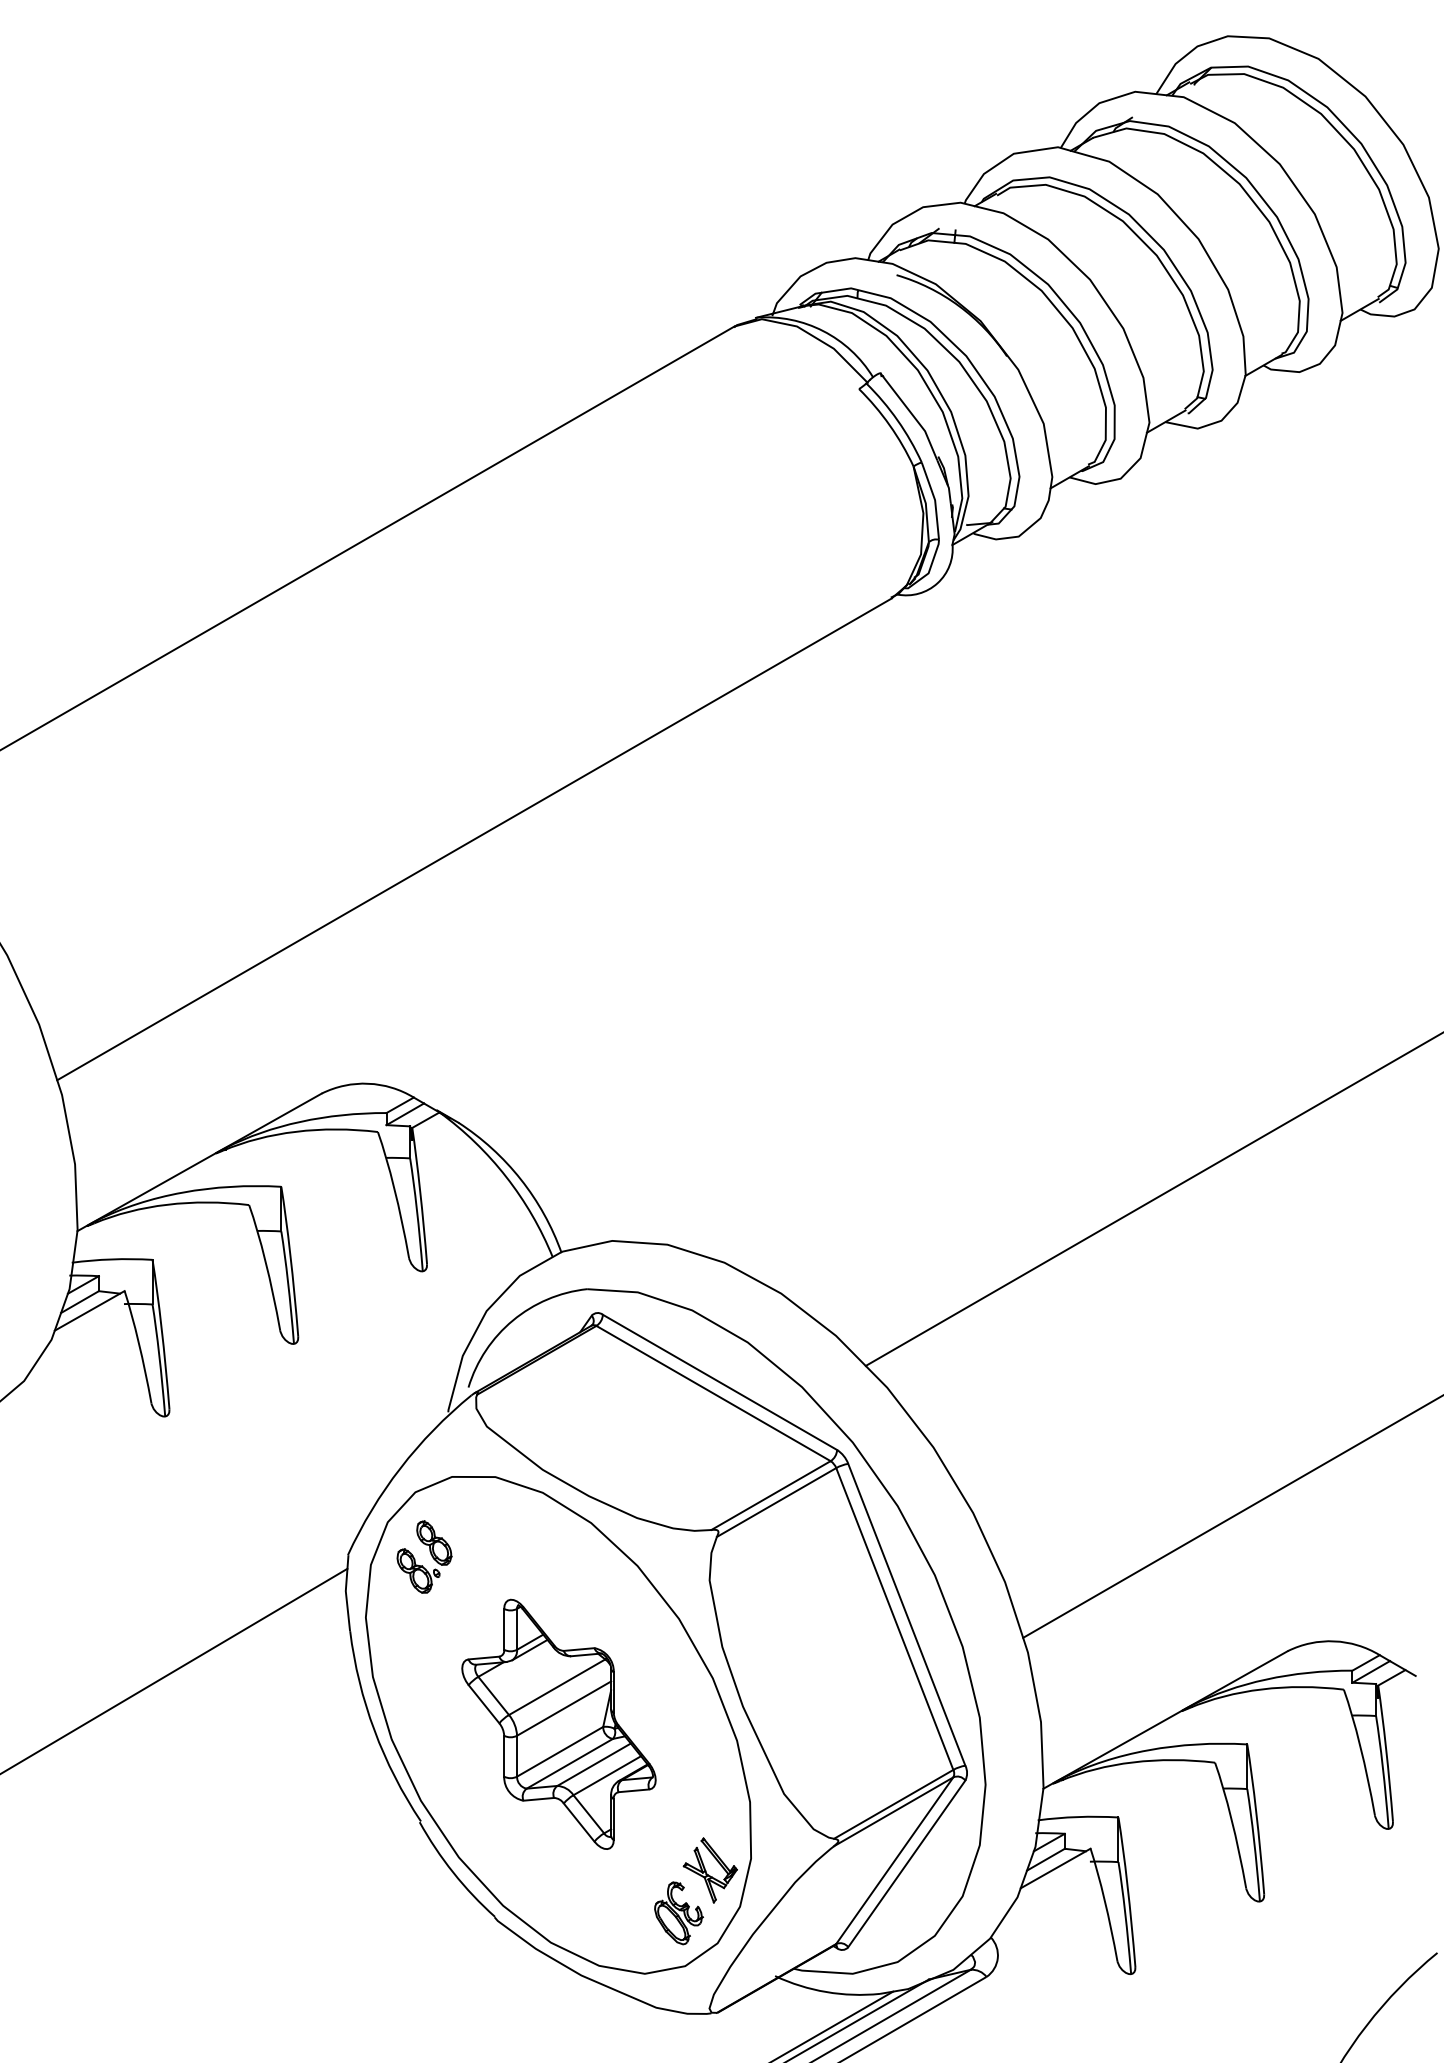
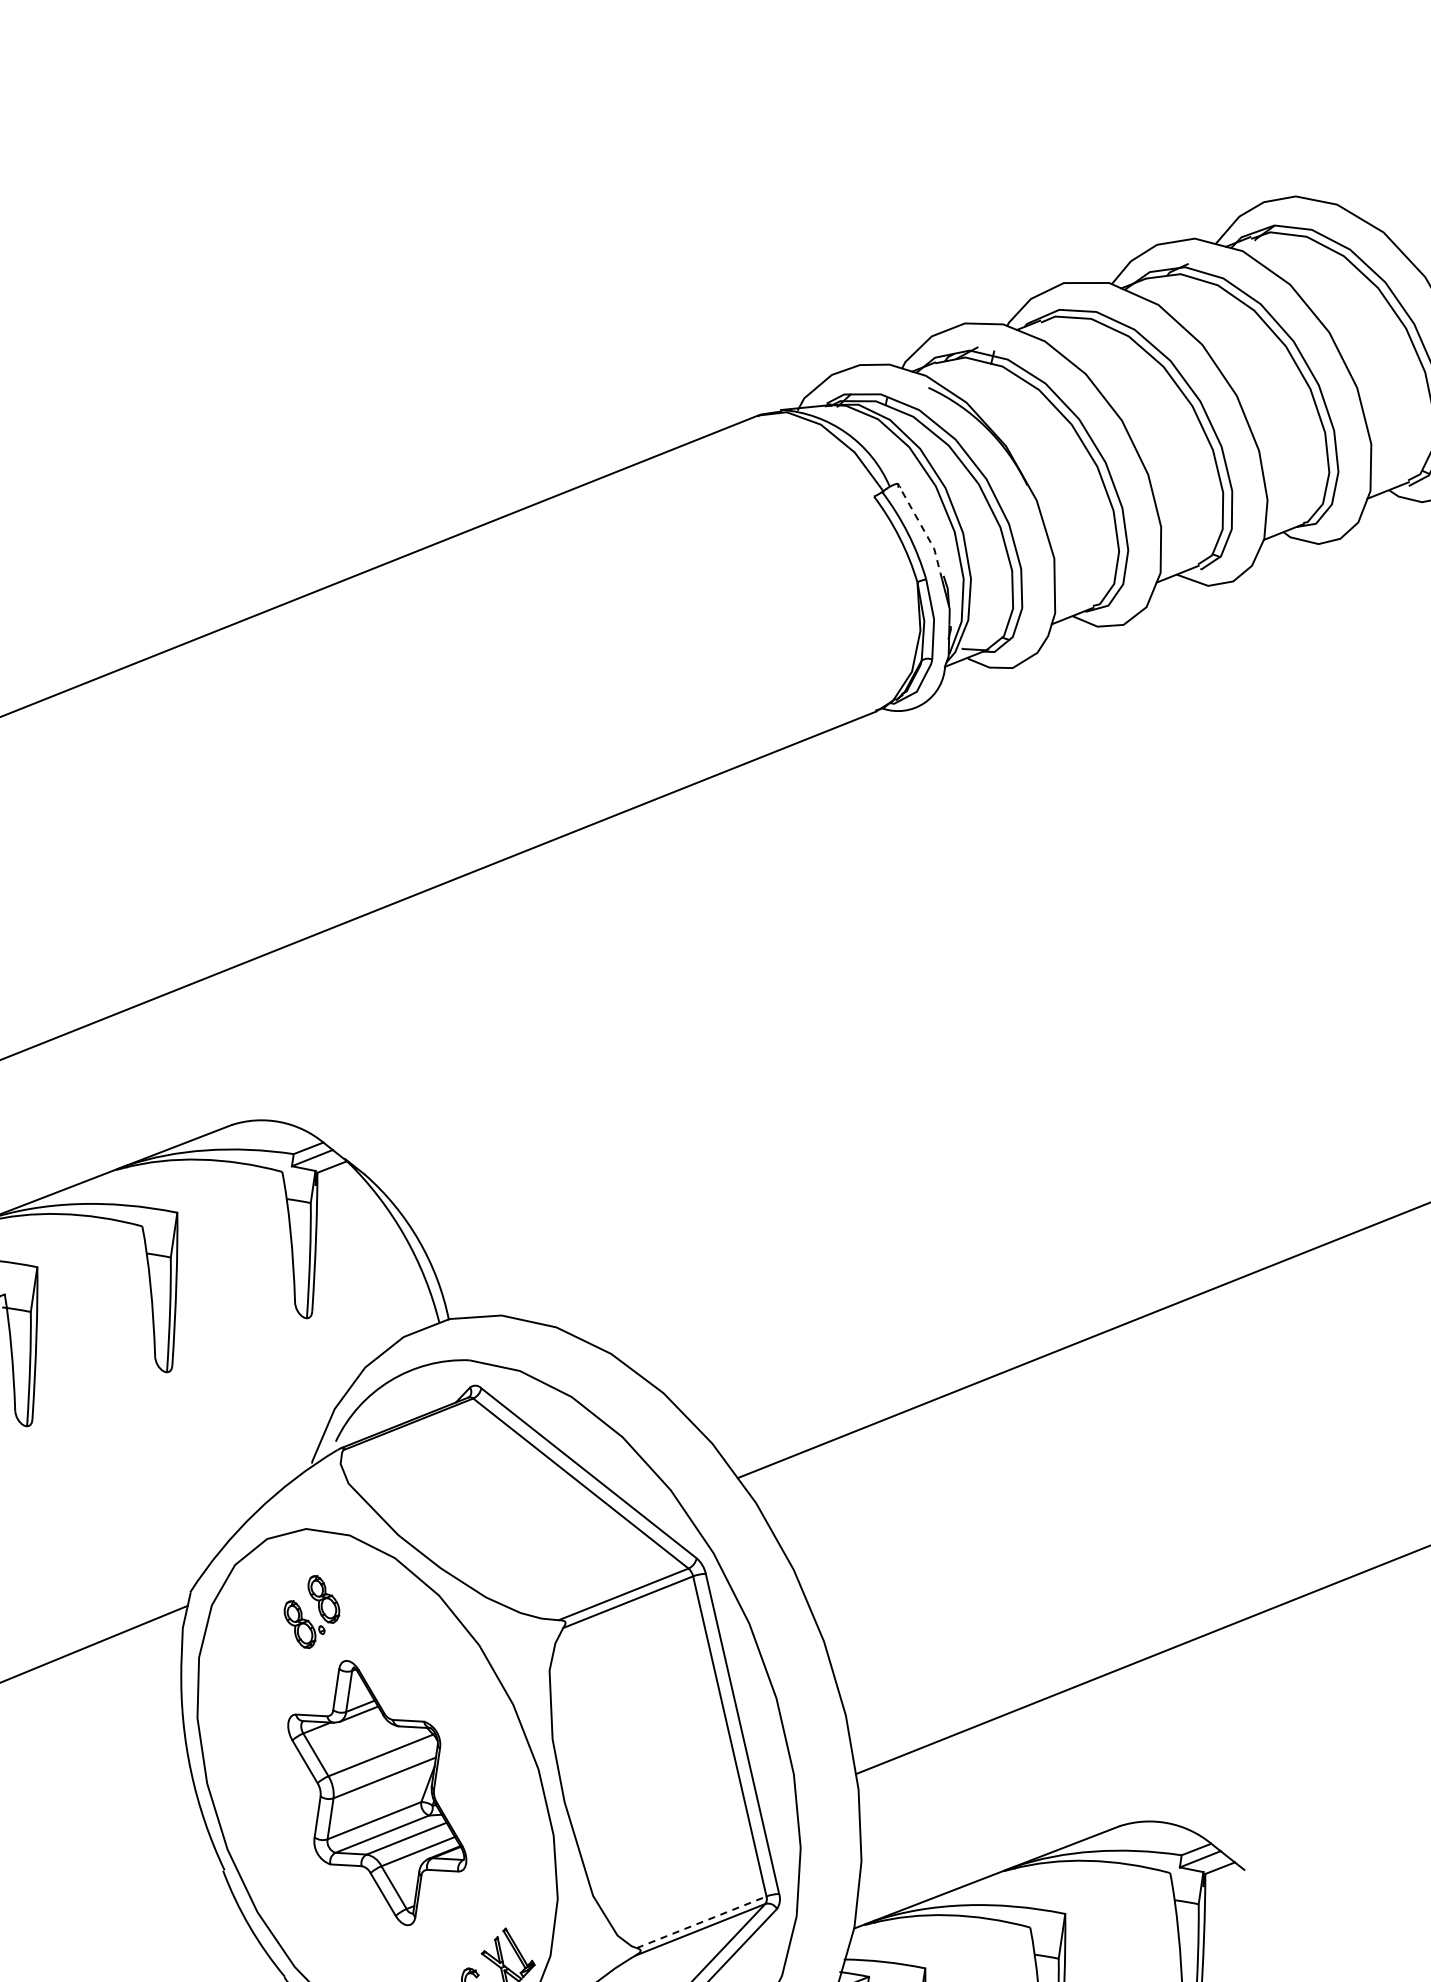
line: (913, 415) -> (924, 531), solid -> dashed
part: (430, 1554) -> (318, 1610), moved
line: (893, 1804) -> (701, 1922), solid -> dashed

